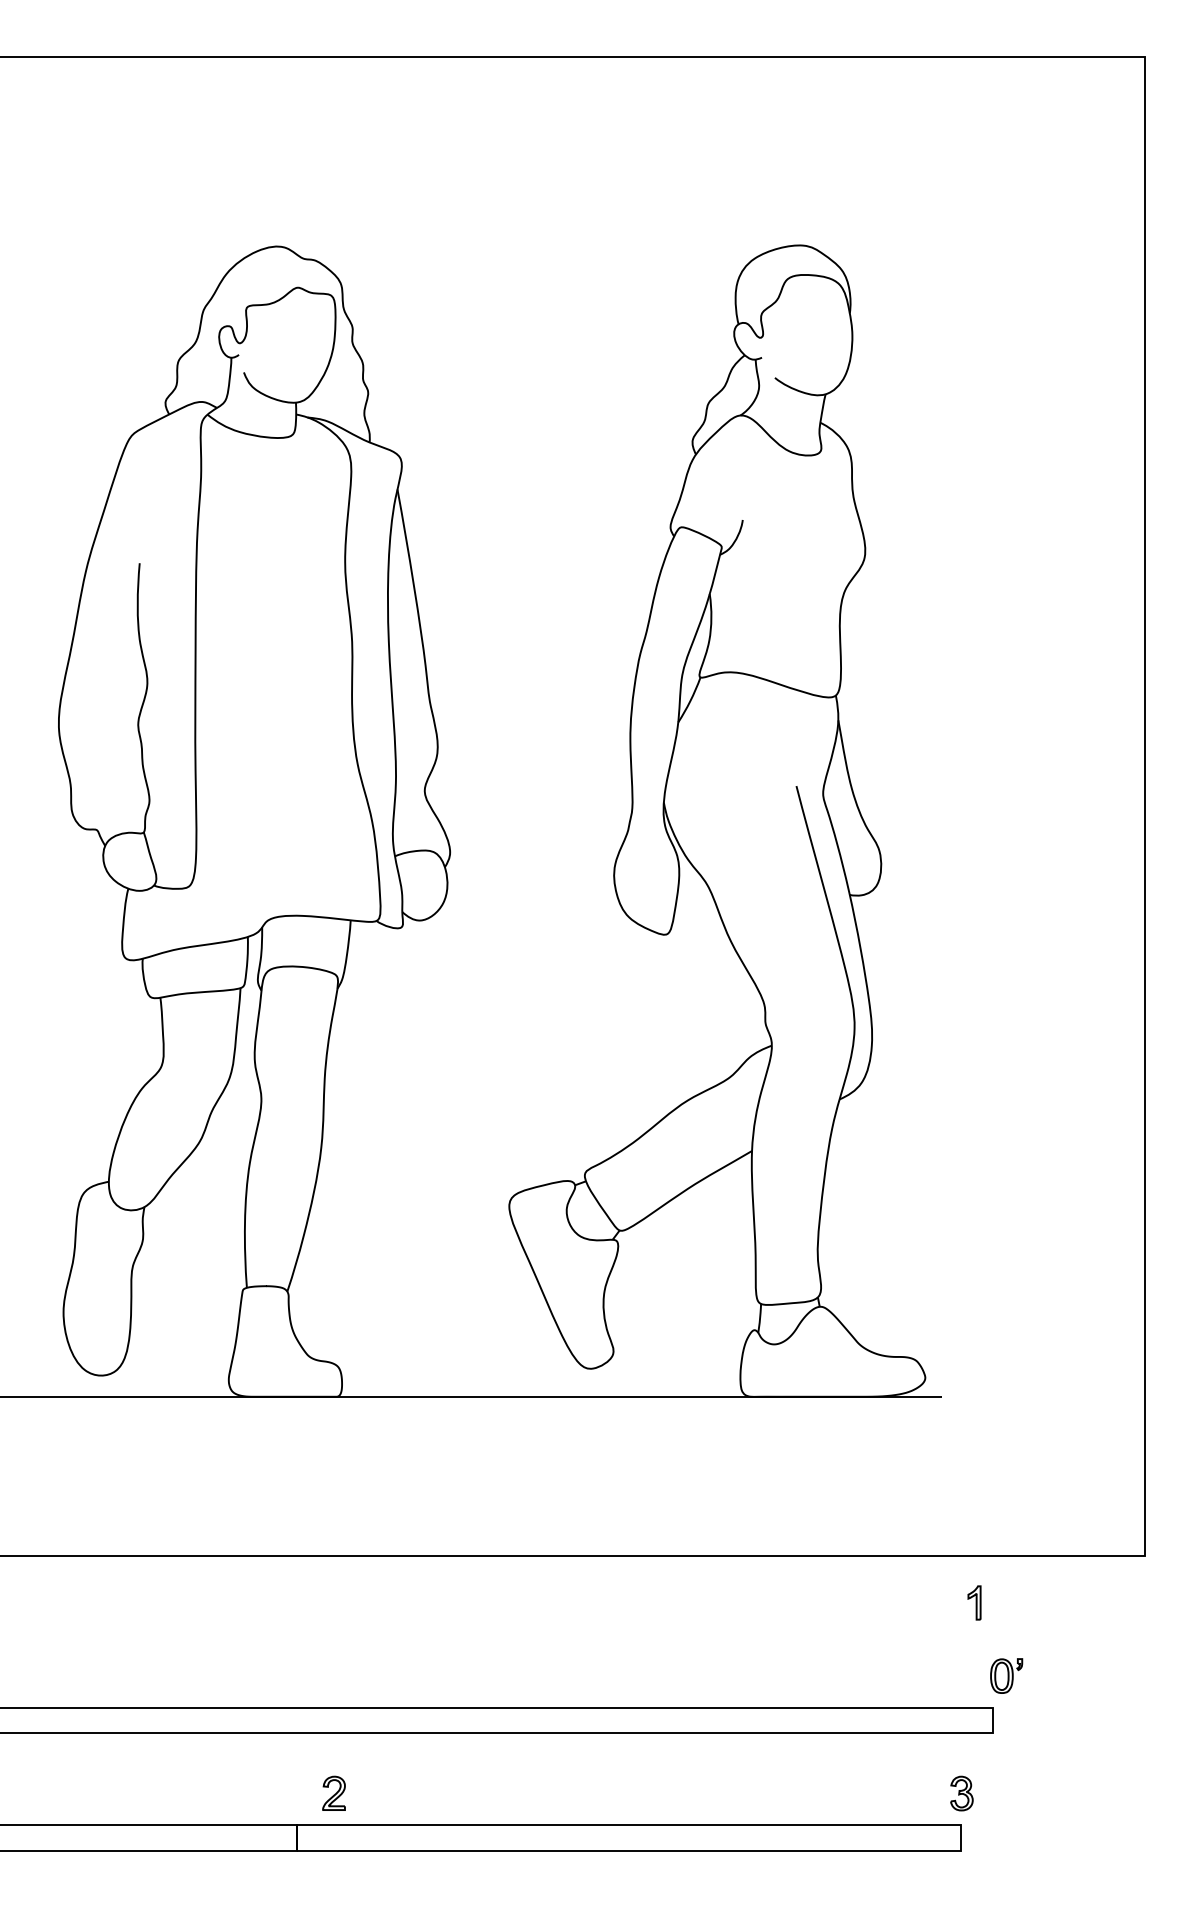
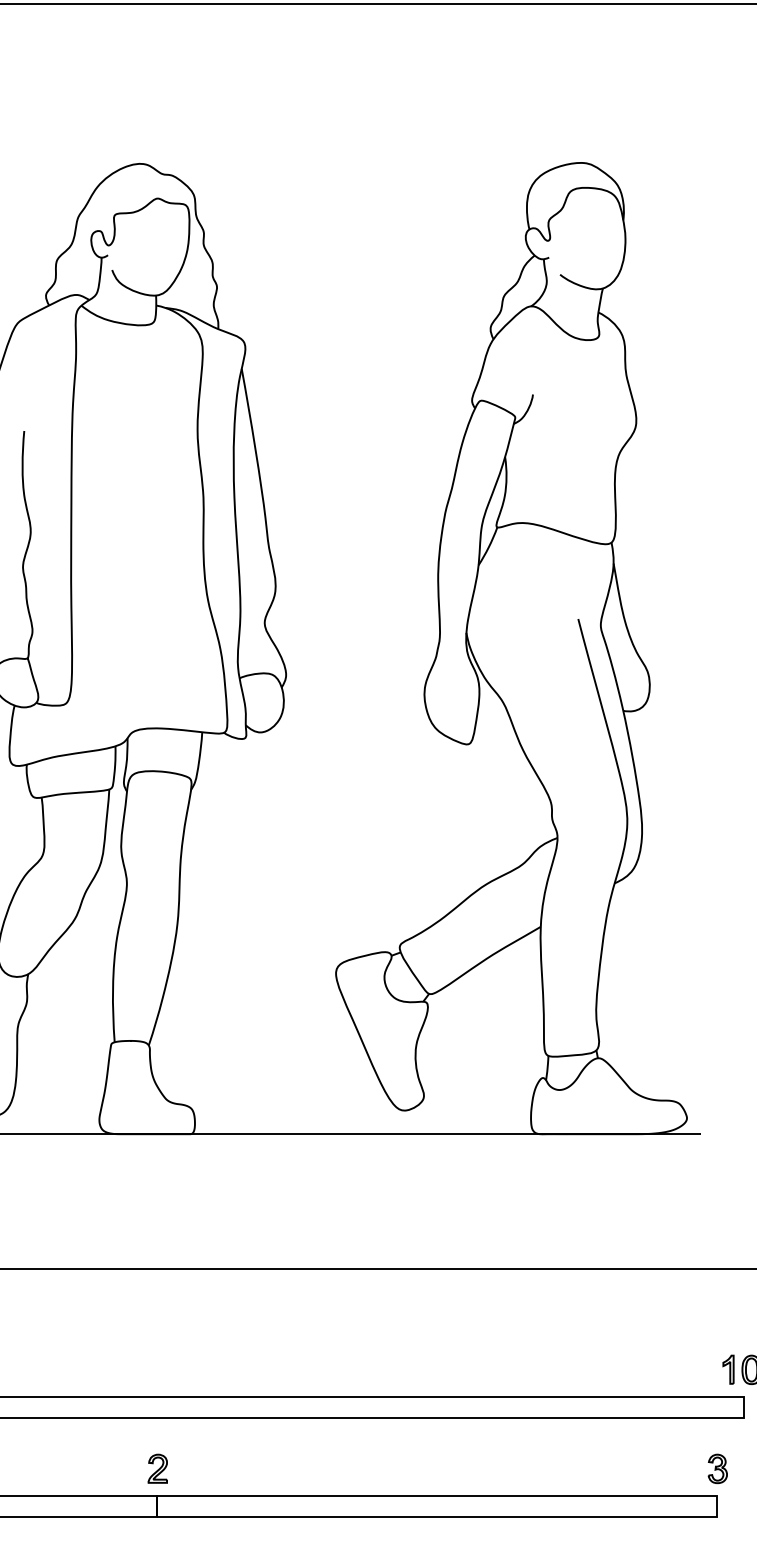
part: (974, 1602) -> (728, 1369), moved
part: (333, 1792) -> (157, 1468), moved

